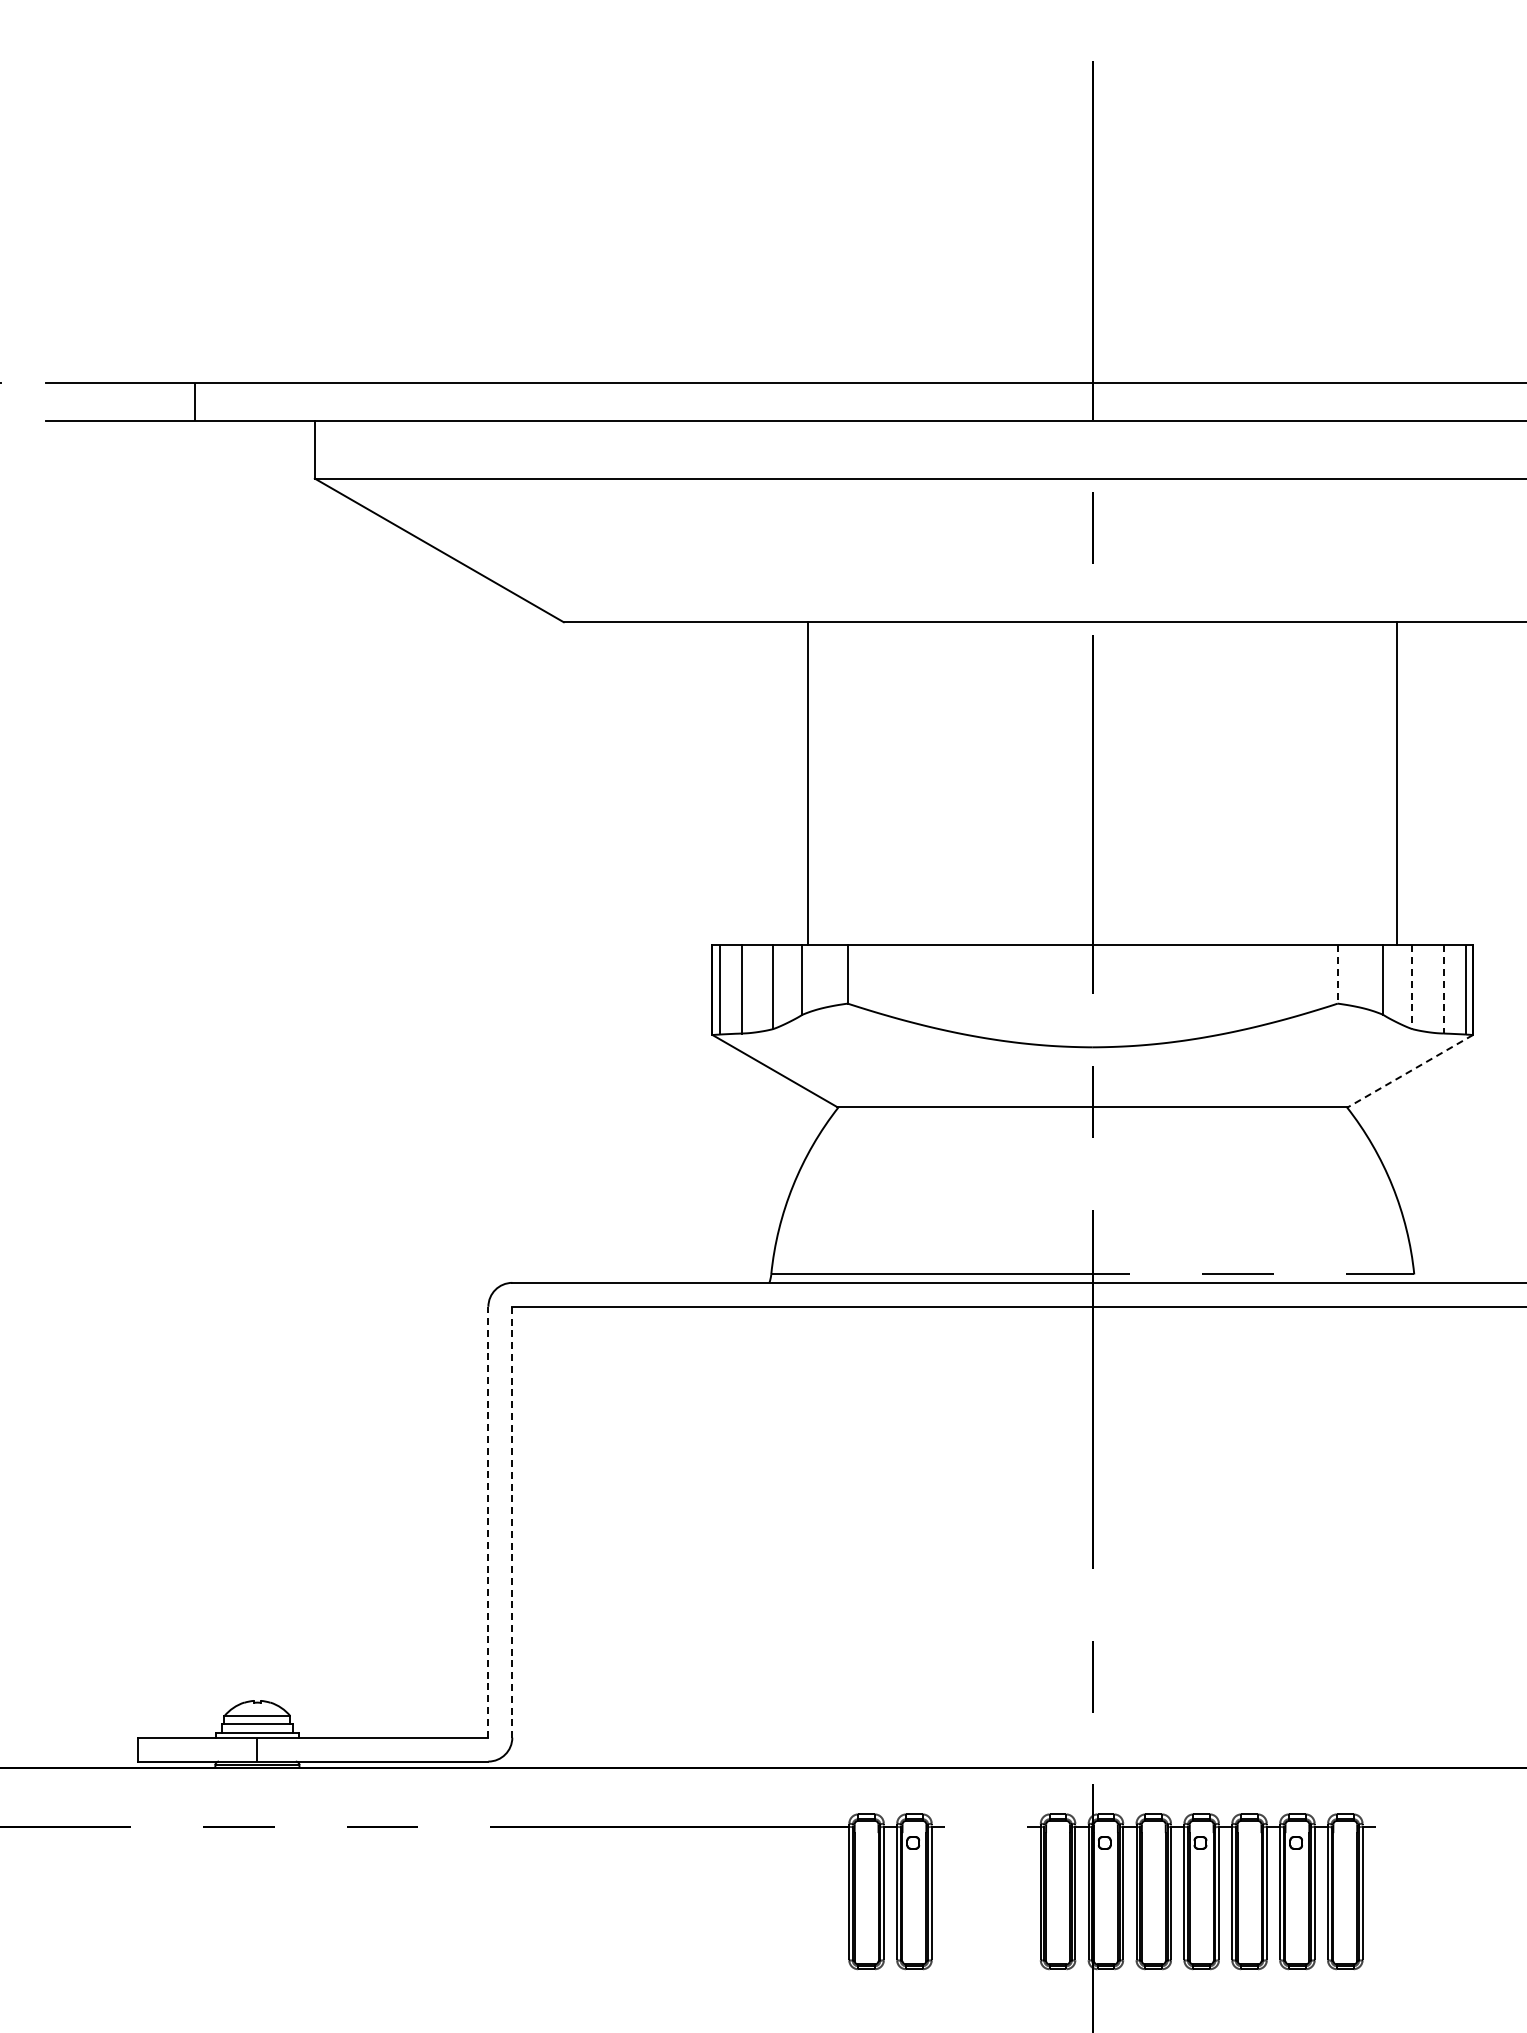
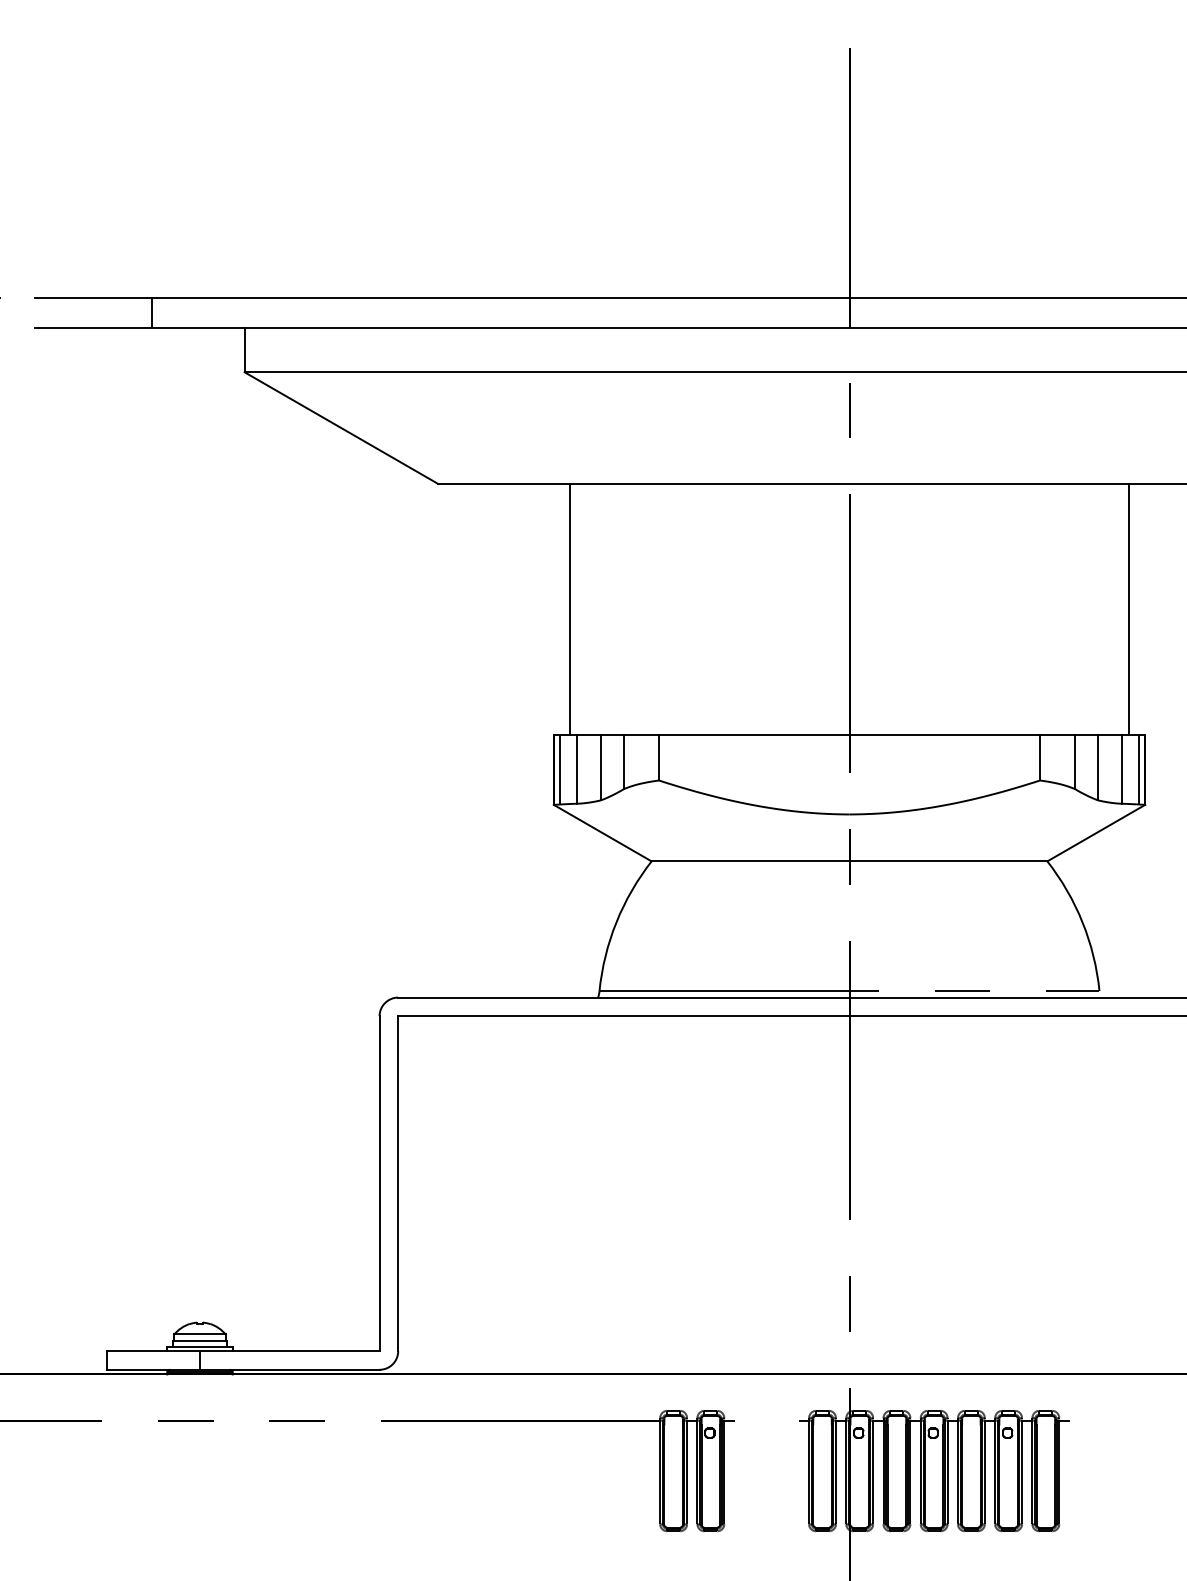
line: (807, 783) -> (570, 609), moved
line: (1396, 783) -> (1128, 609), moved
line: (1337, 975) -> (1039, 758), dashed -> solid
line: (1412, 987) -> (1098, 767), dashed -> solid
line: (1443, 989) -> (1122, 769), dashed -> solid
line: (1410, 1071) -> (1096, 833), dashed -> solid
line: (488, 1521) -> (379, 1183), dashed -> solid
line: (512, 1522) -> (398, 1183), dashed -> solid

